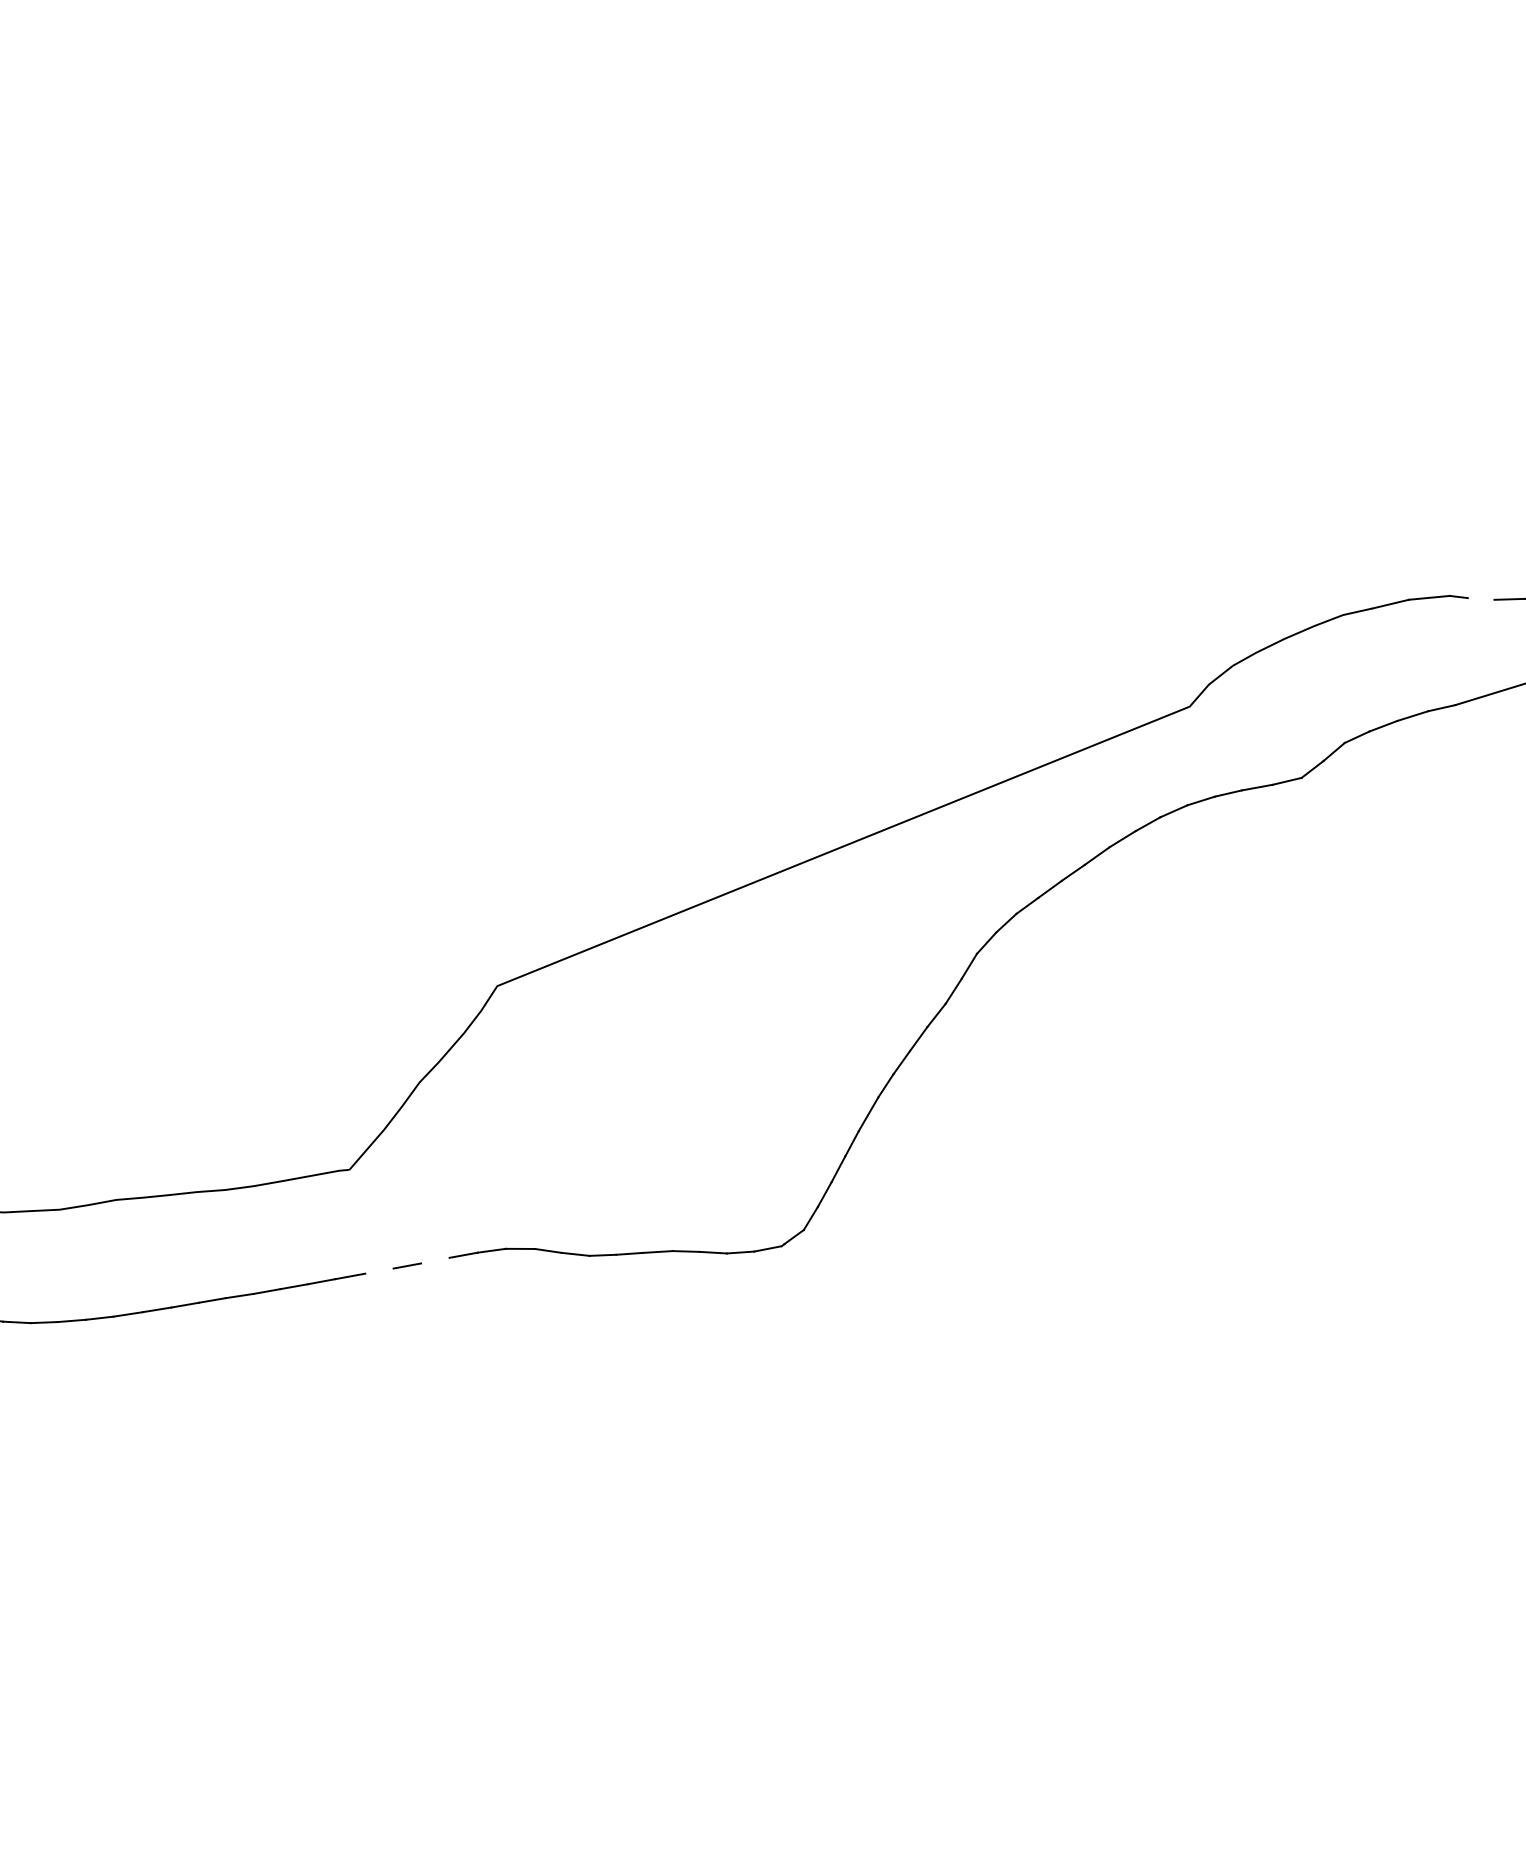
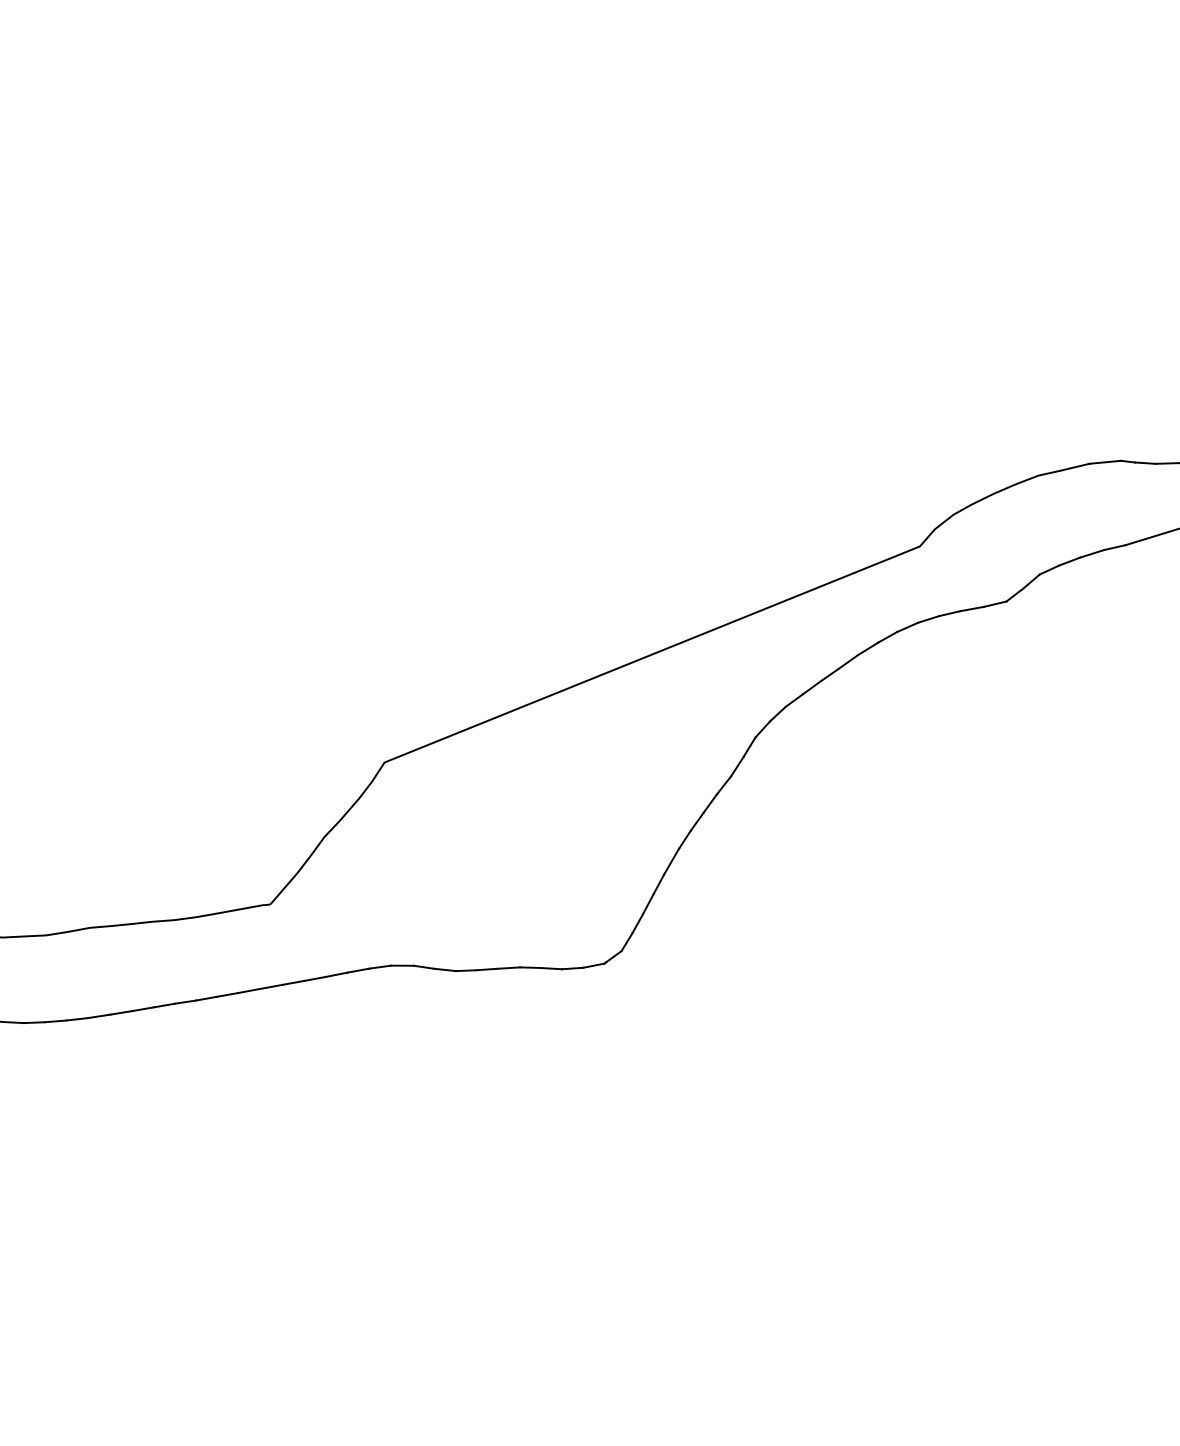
line: (1480, 598) -> (1144, 462), added
line: (435, 1260) -> (336, 974), added
line: (379, 1270) -> (293, 982), added

